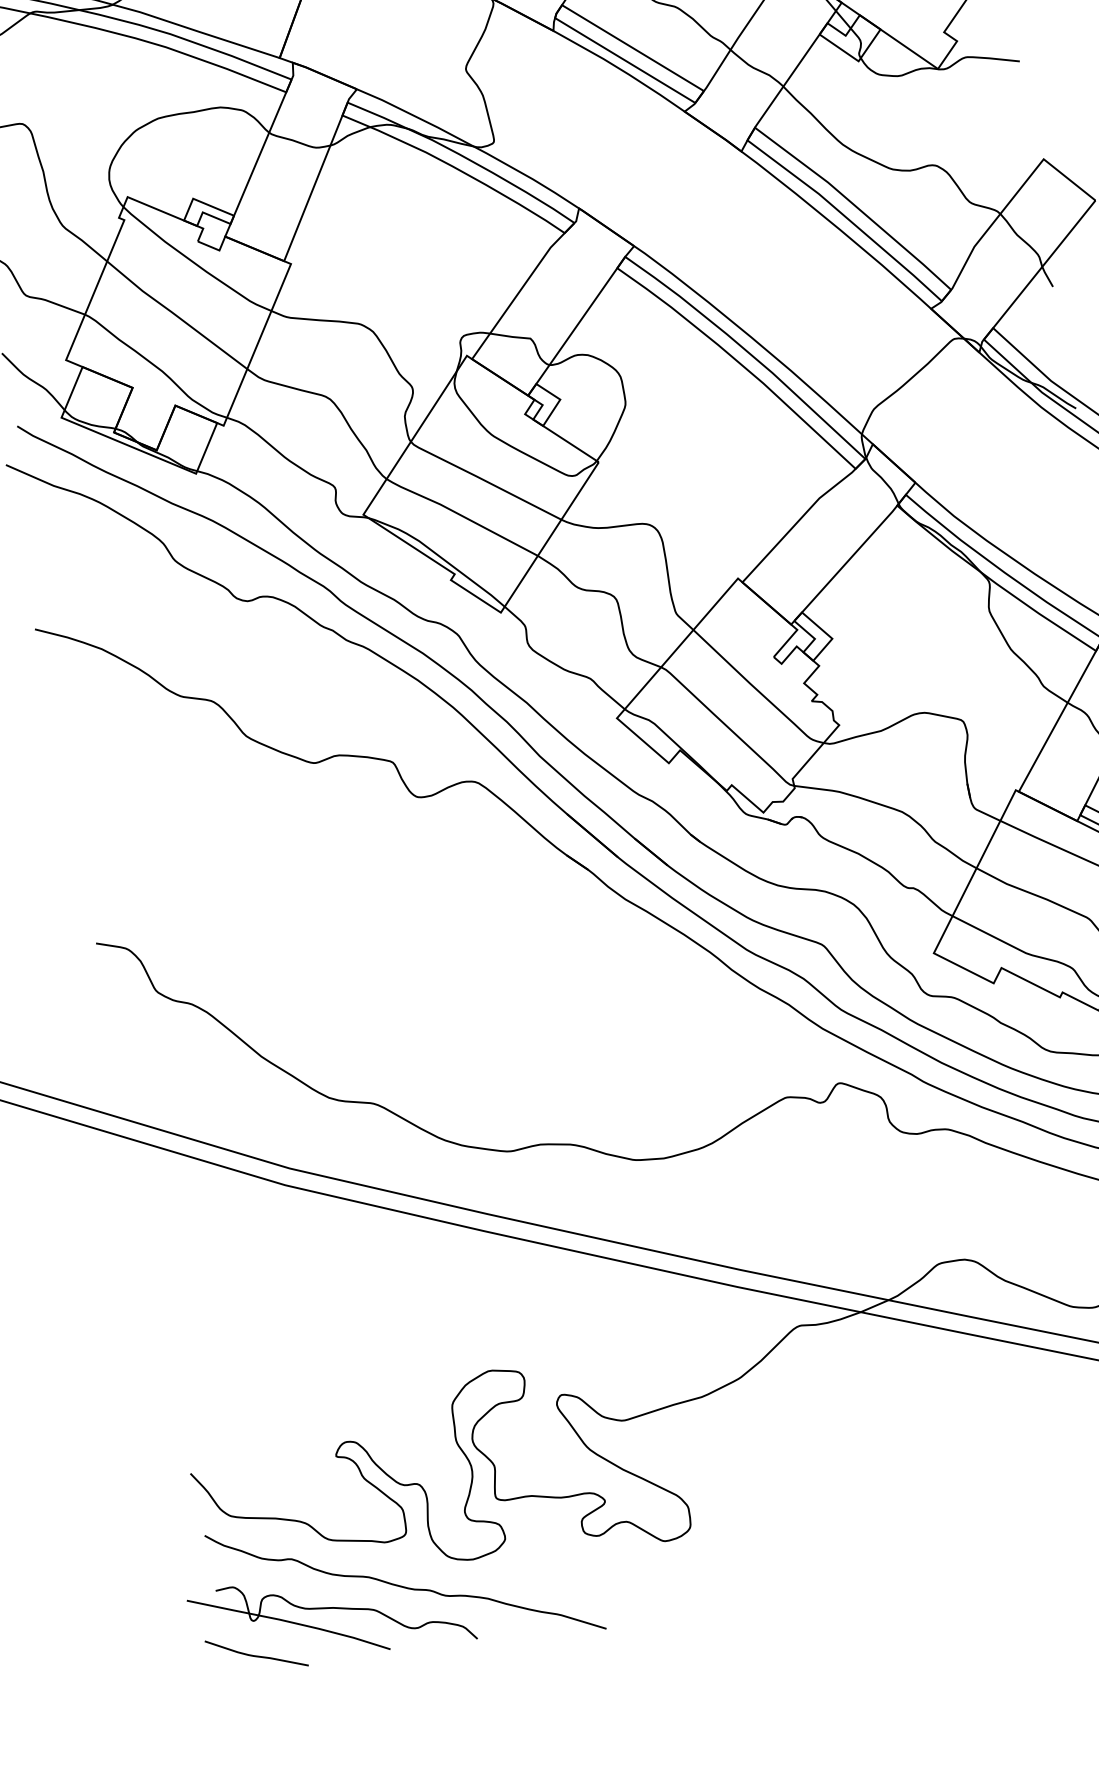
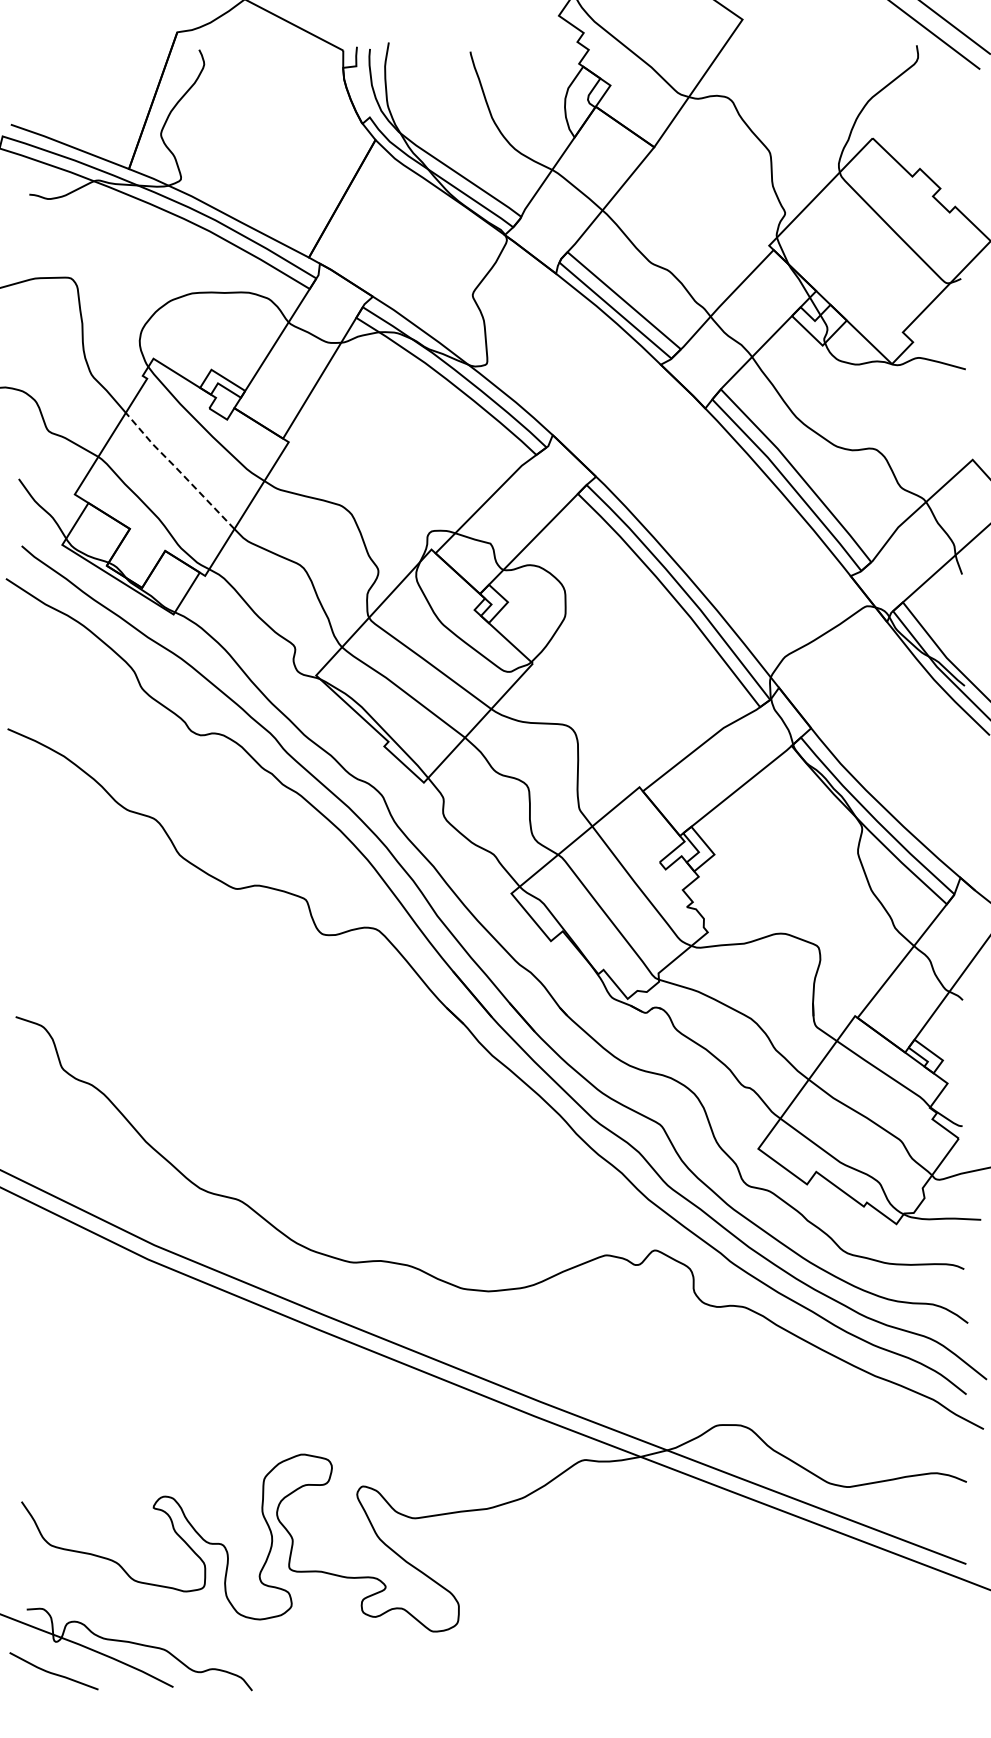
line: (175, 315) -> (178, 470), solid -> dashed
curve: (404, 1586) -> (195, 1633), removed

